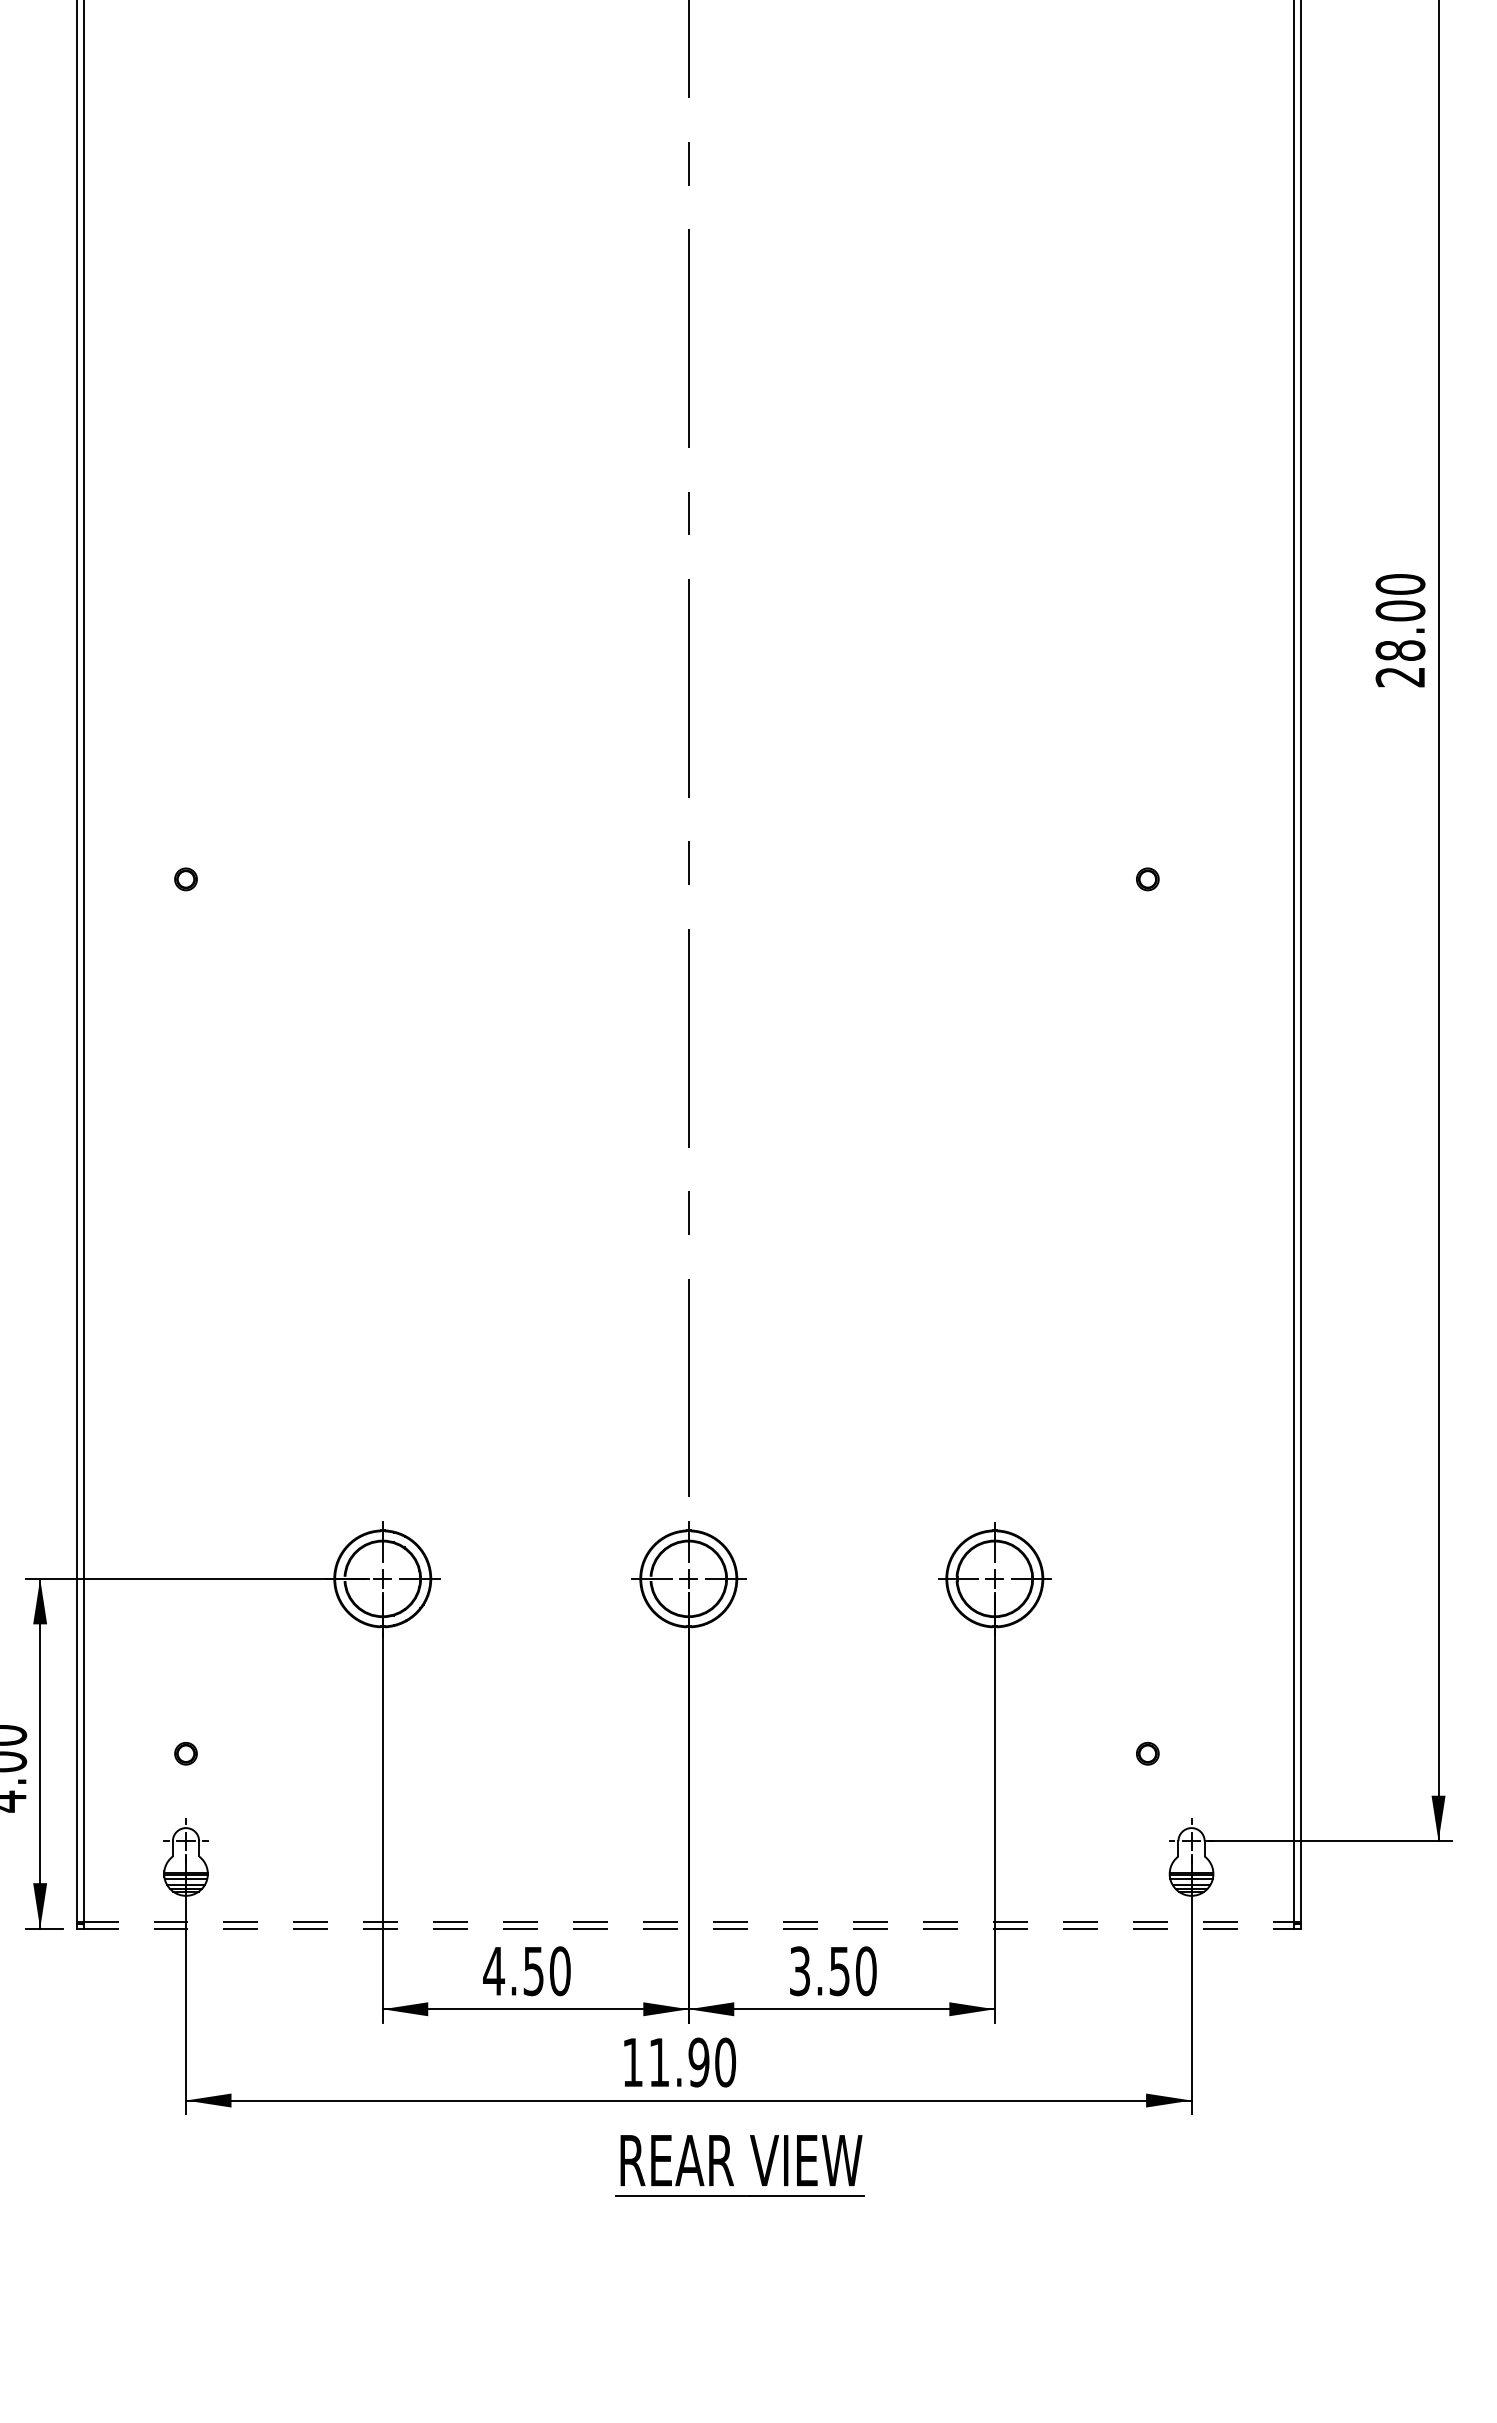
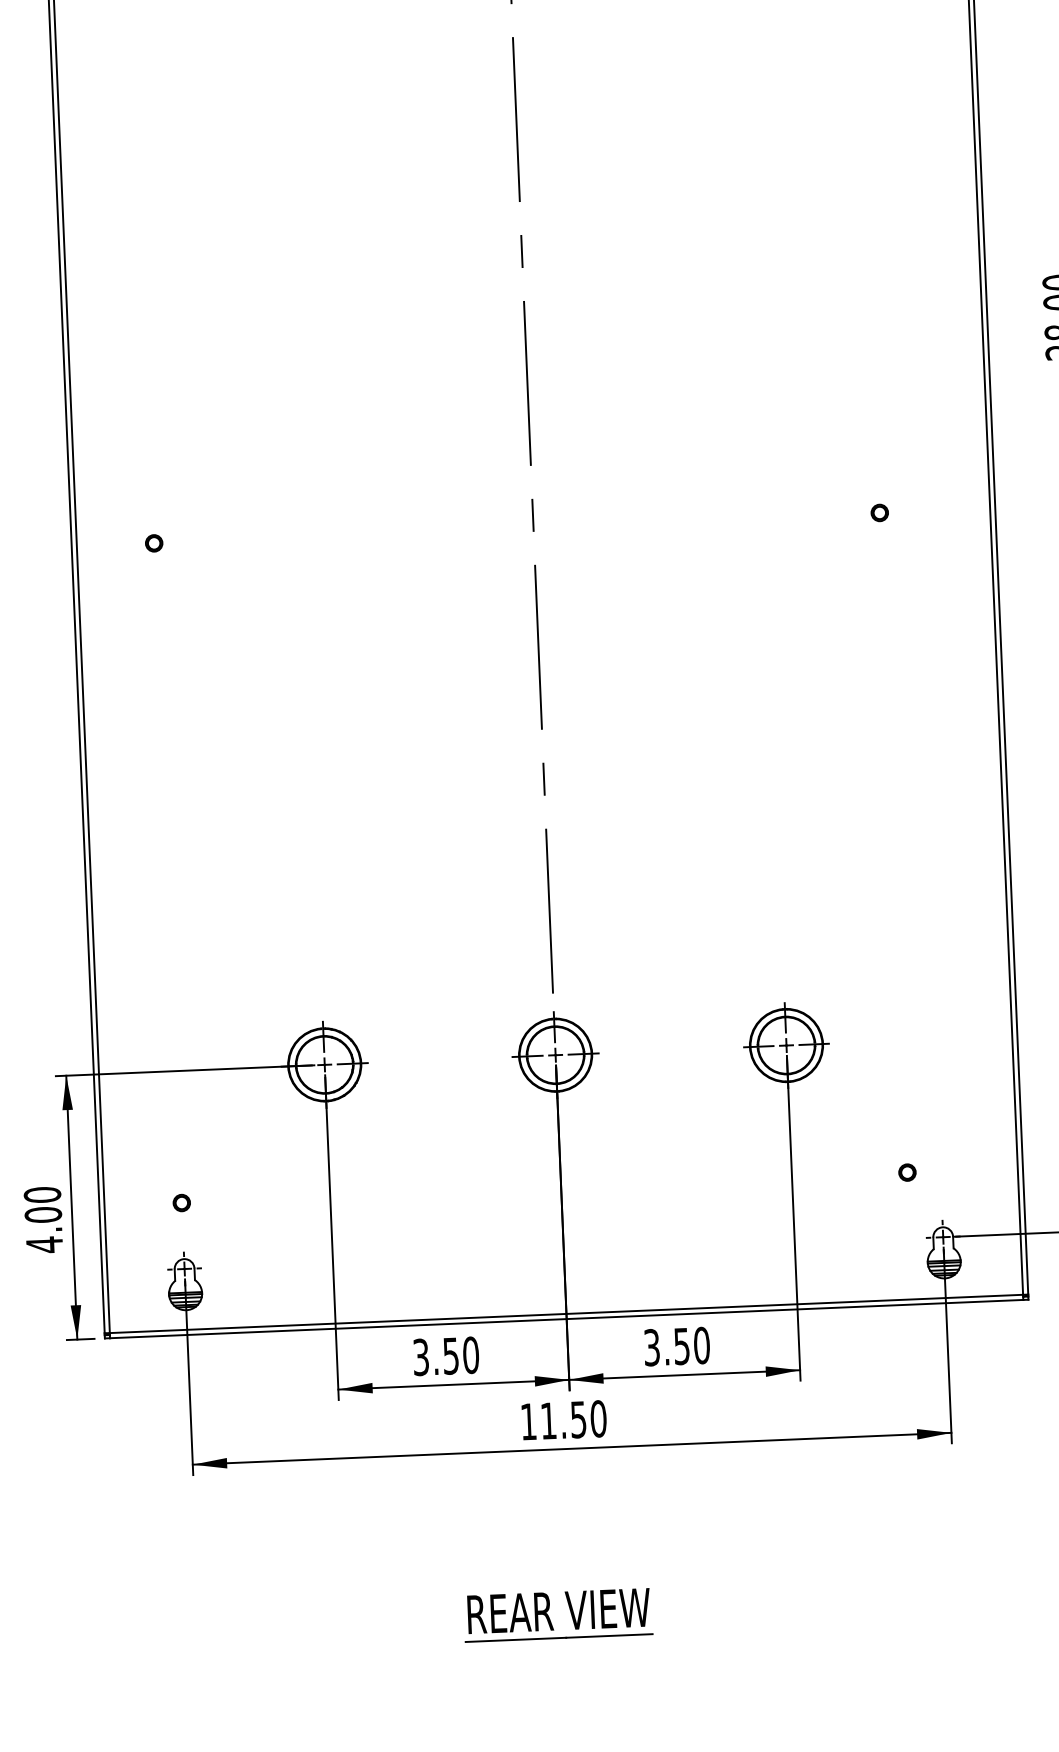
line: (689, 1921) -> (566, 1313), dashed -> solid
line: (689, 1928) -> (567, 1318), dashed -> solid
text: (494, 1971) -> (421, 1357), 4.50 -> 3.50
text: (698, 2062) -> (578, 1419), 11.90 -> 11.50
part: (728, 2167) -> (549, 1616), moved

